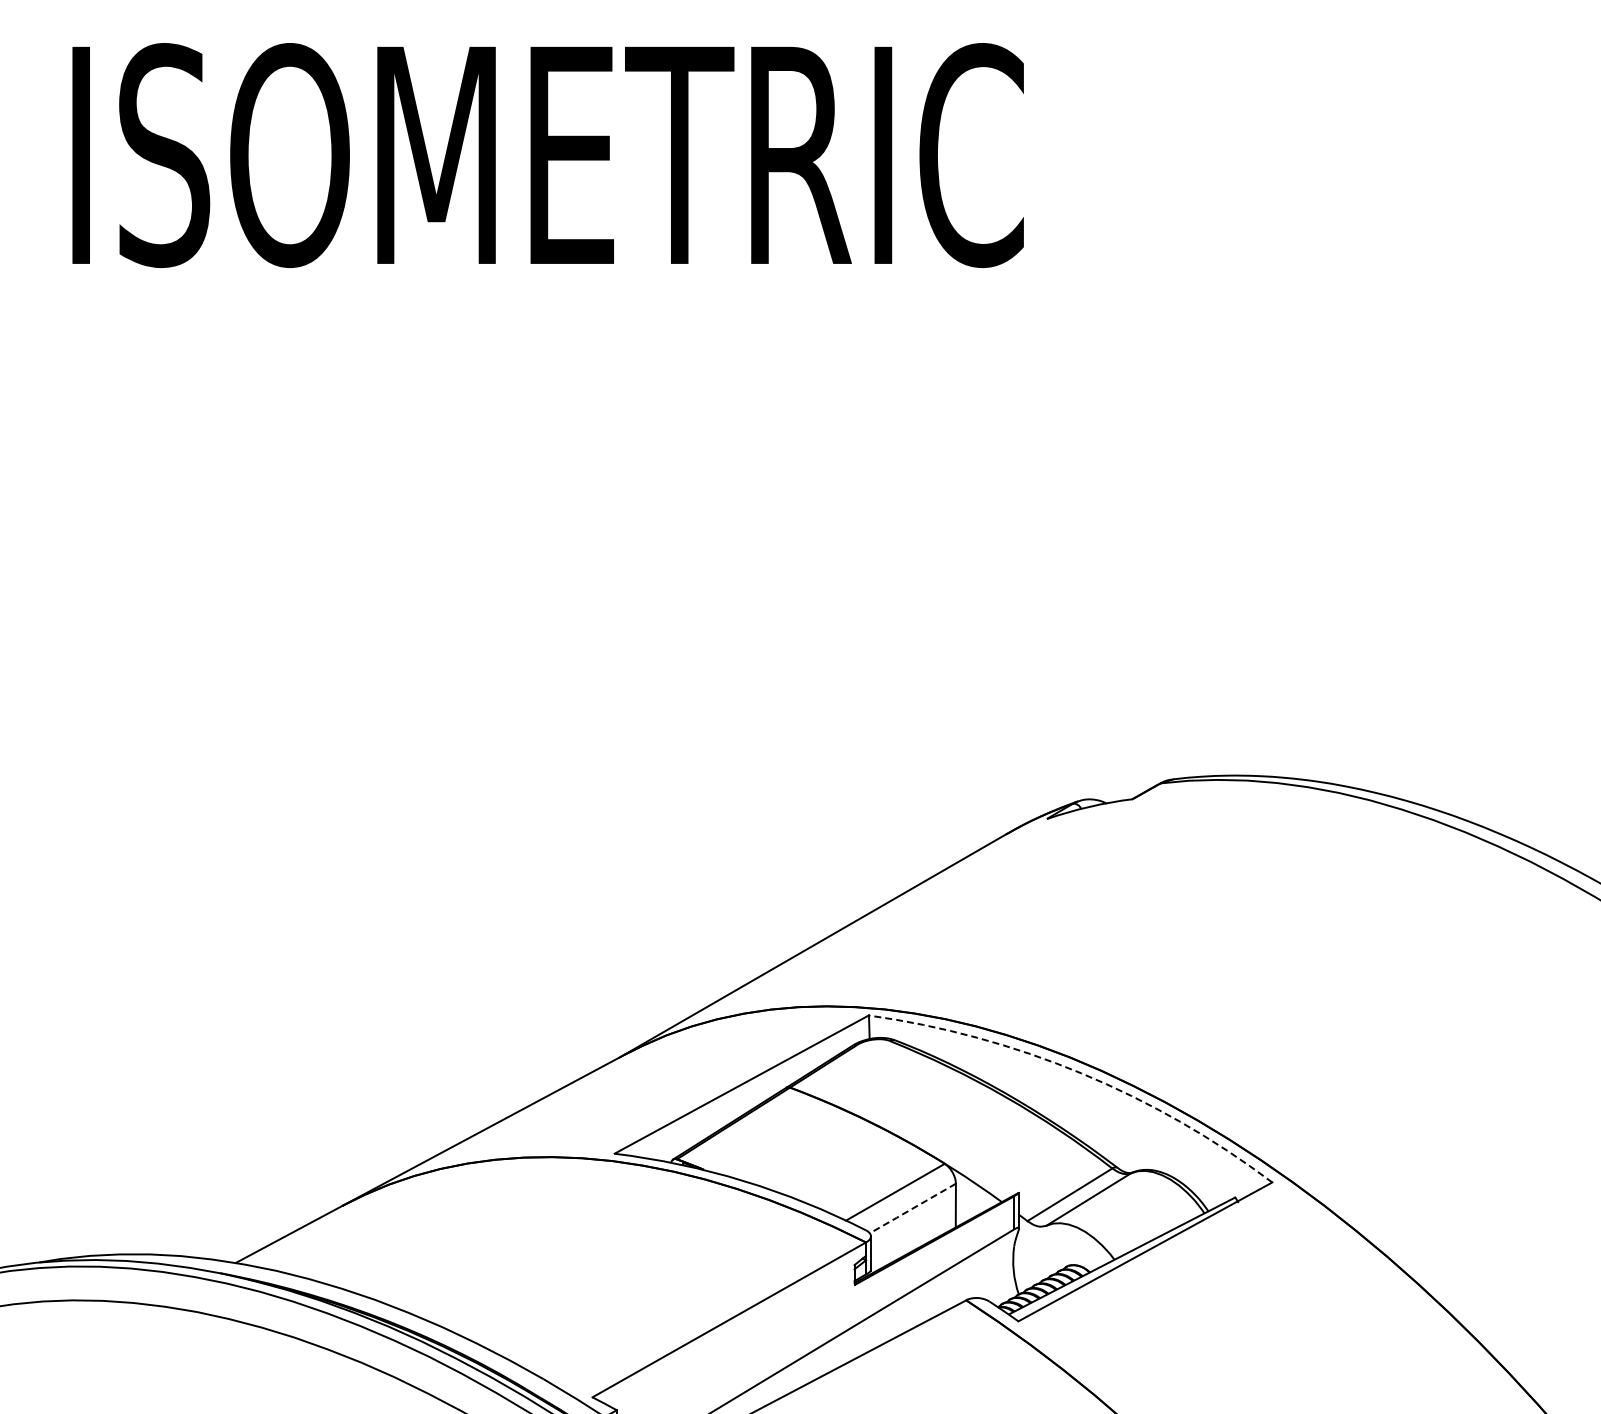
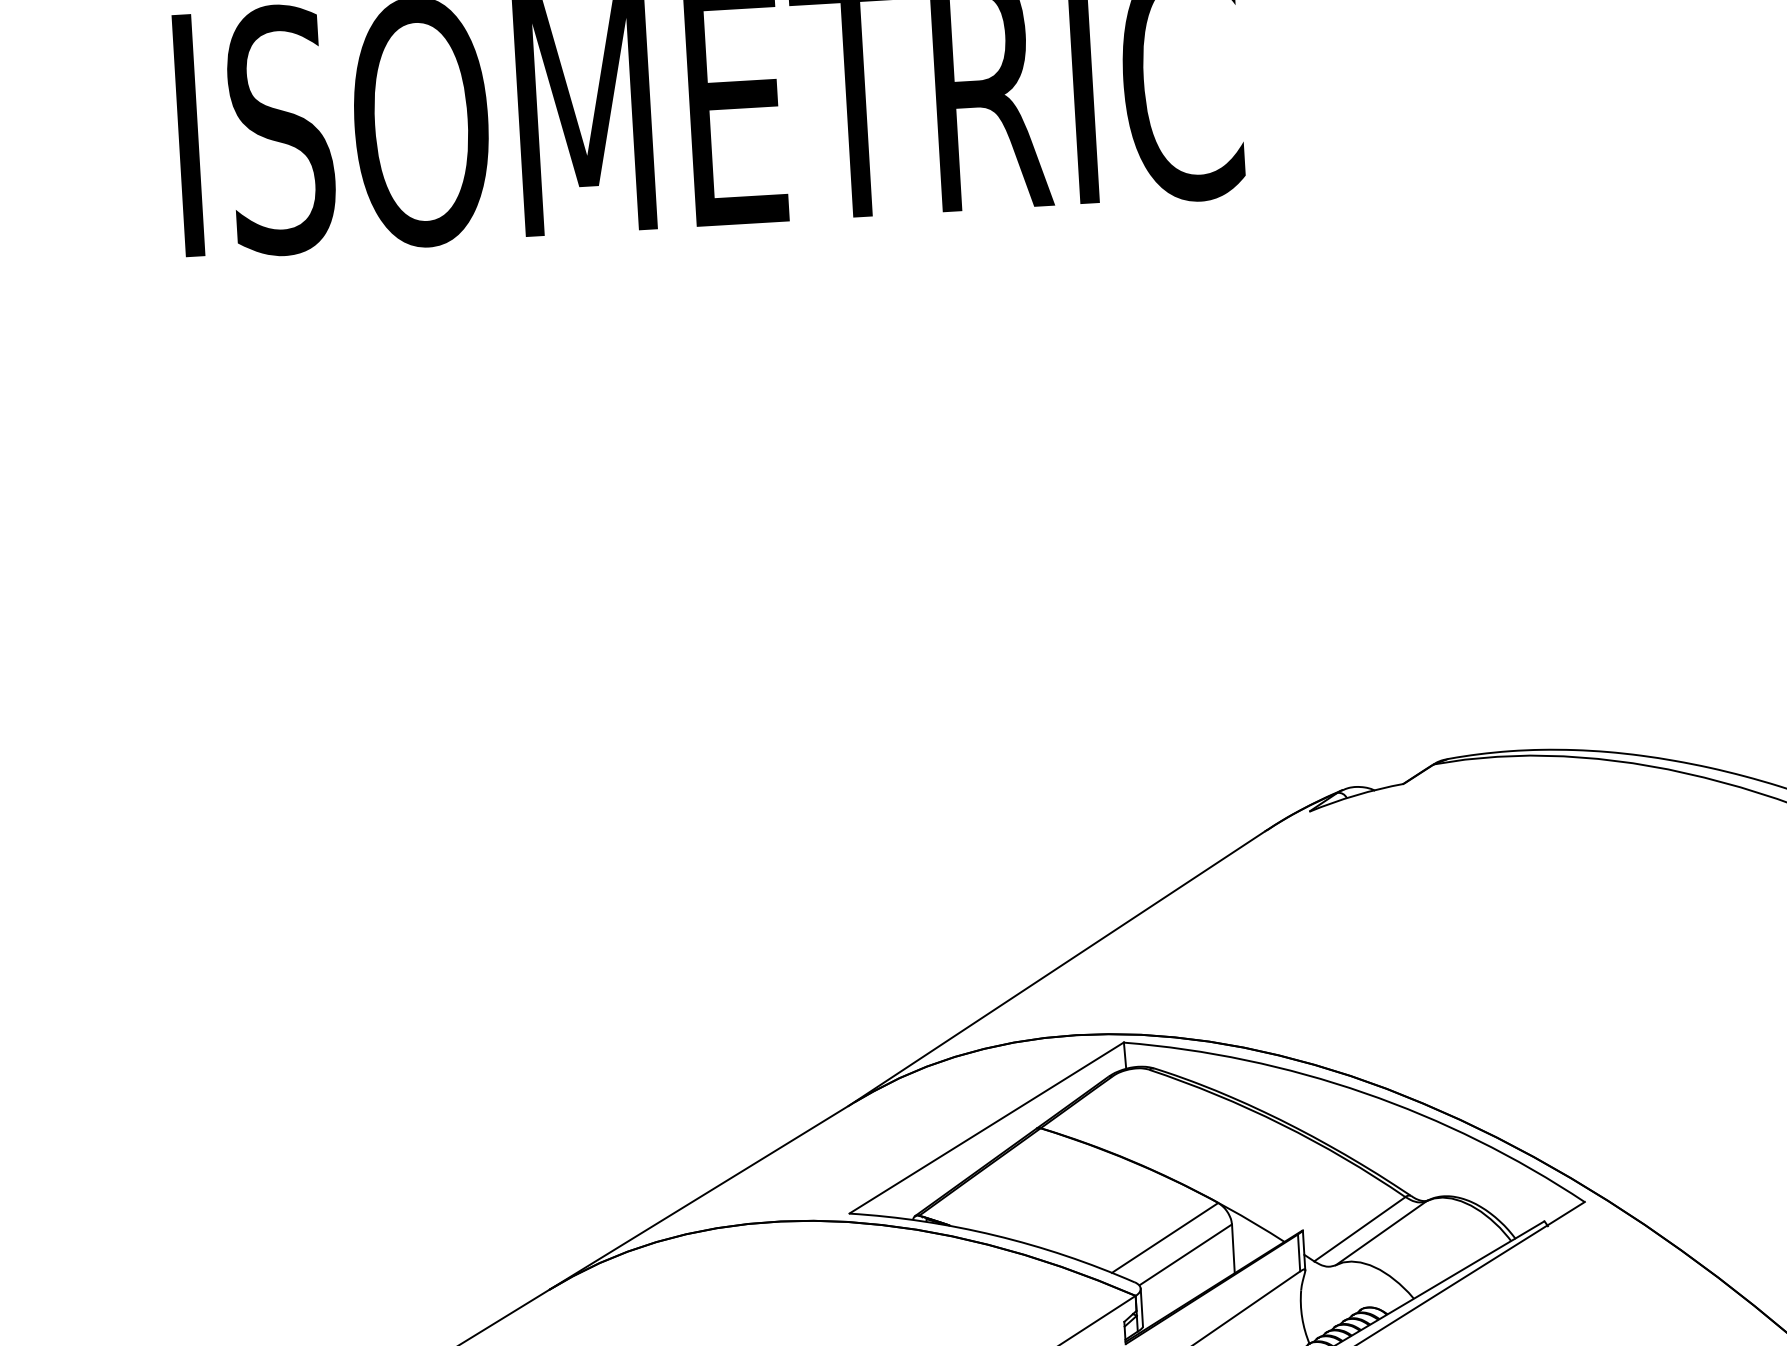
arc: (1081, 1073) -> (1364, 1093), dashed -> solid
line: (912, 1208) -> (1185, 1254), dashed -> solid

